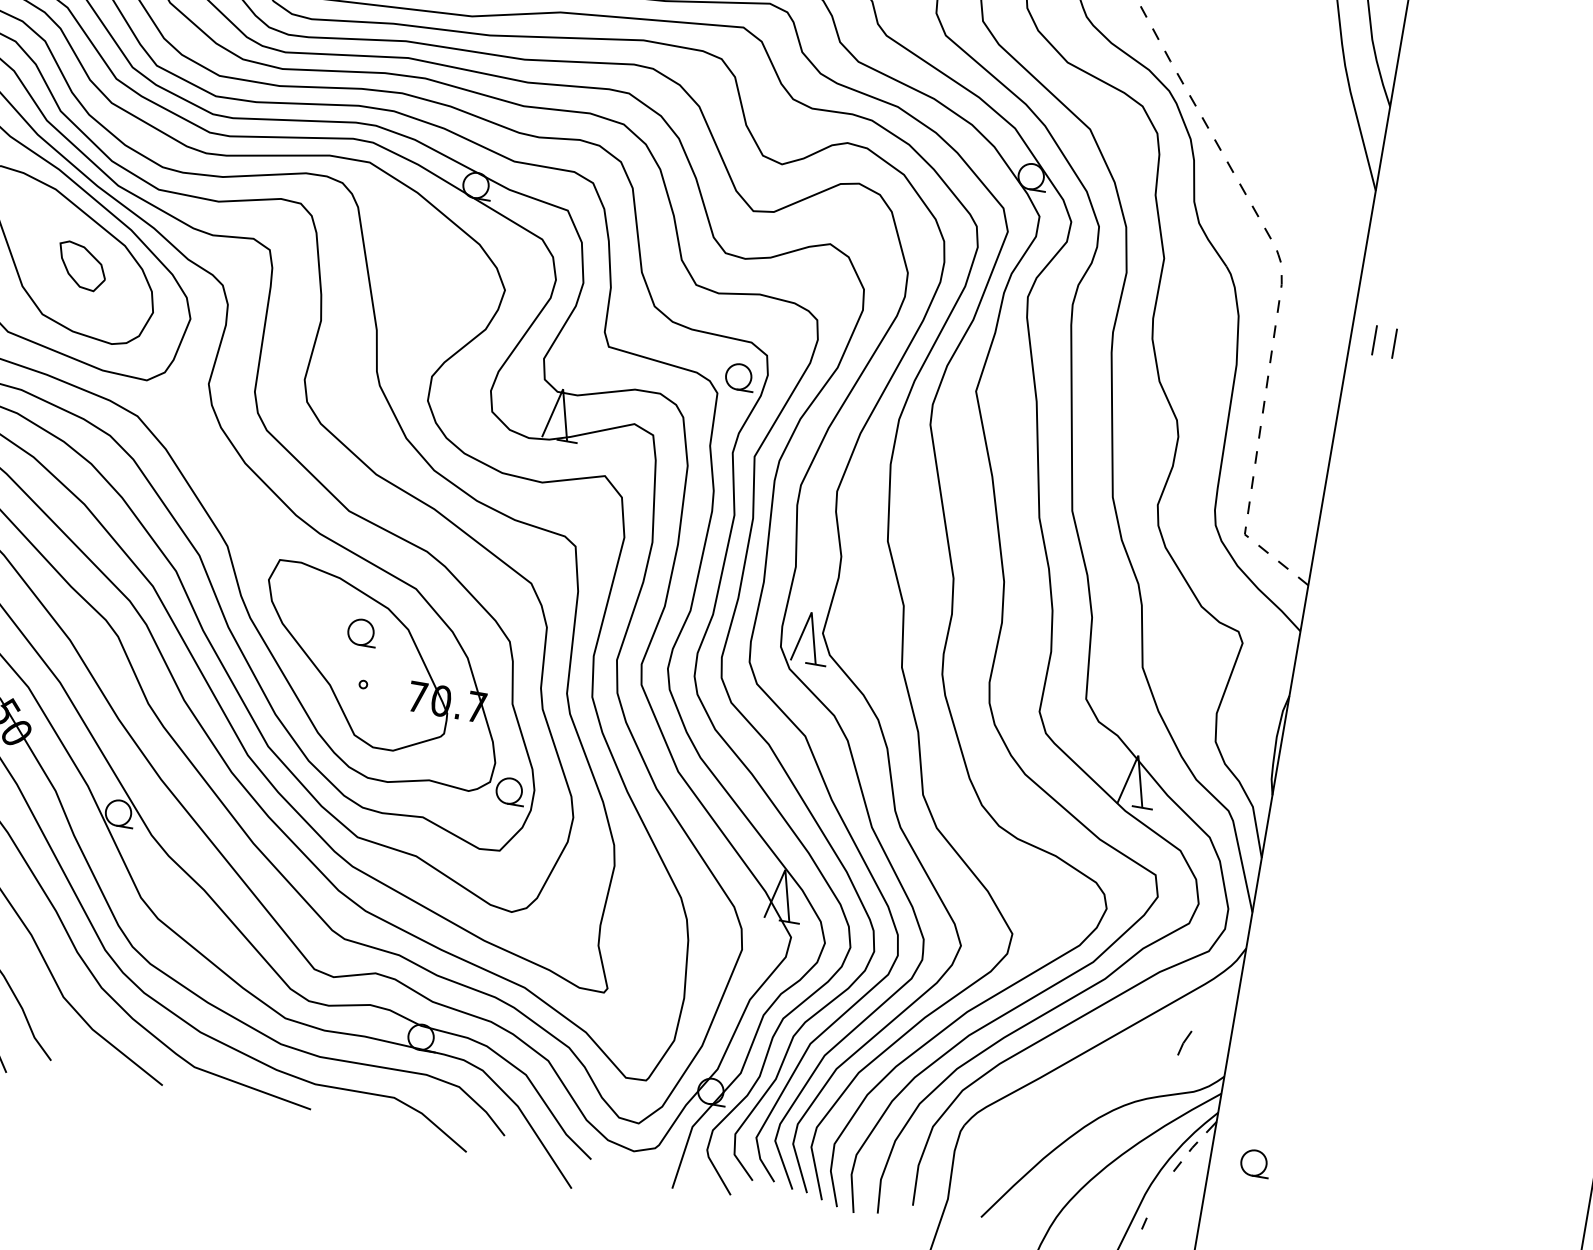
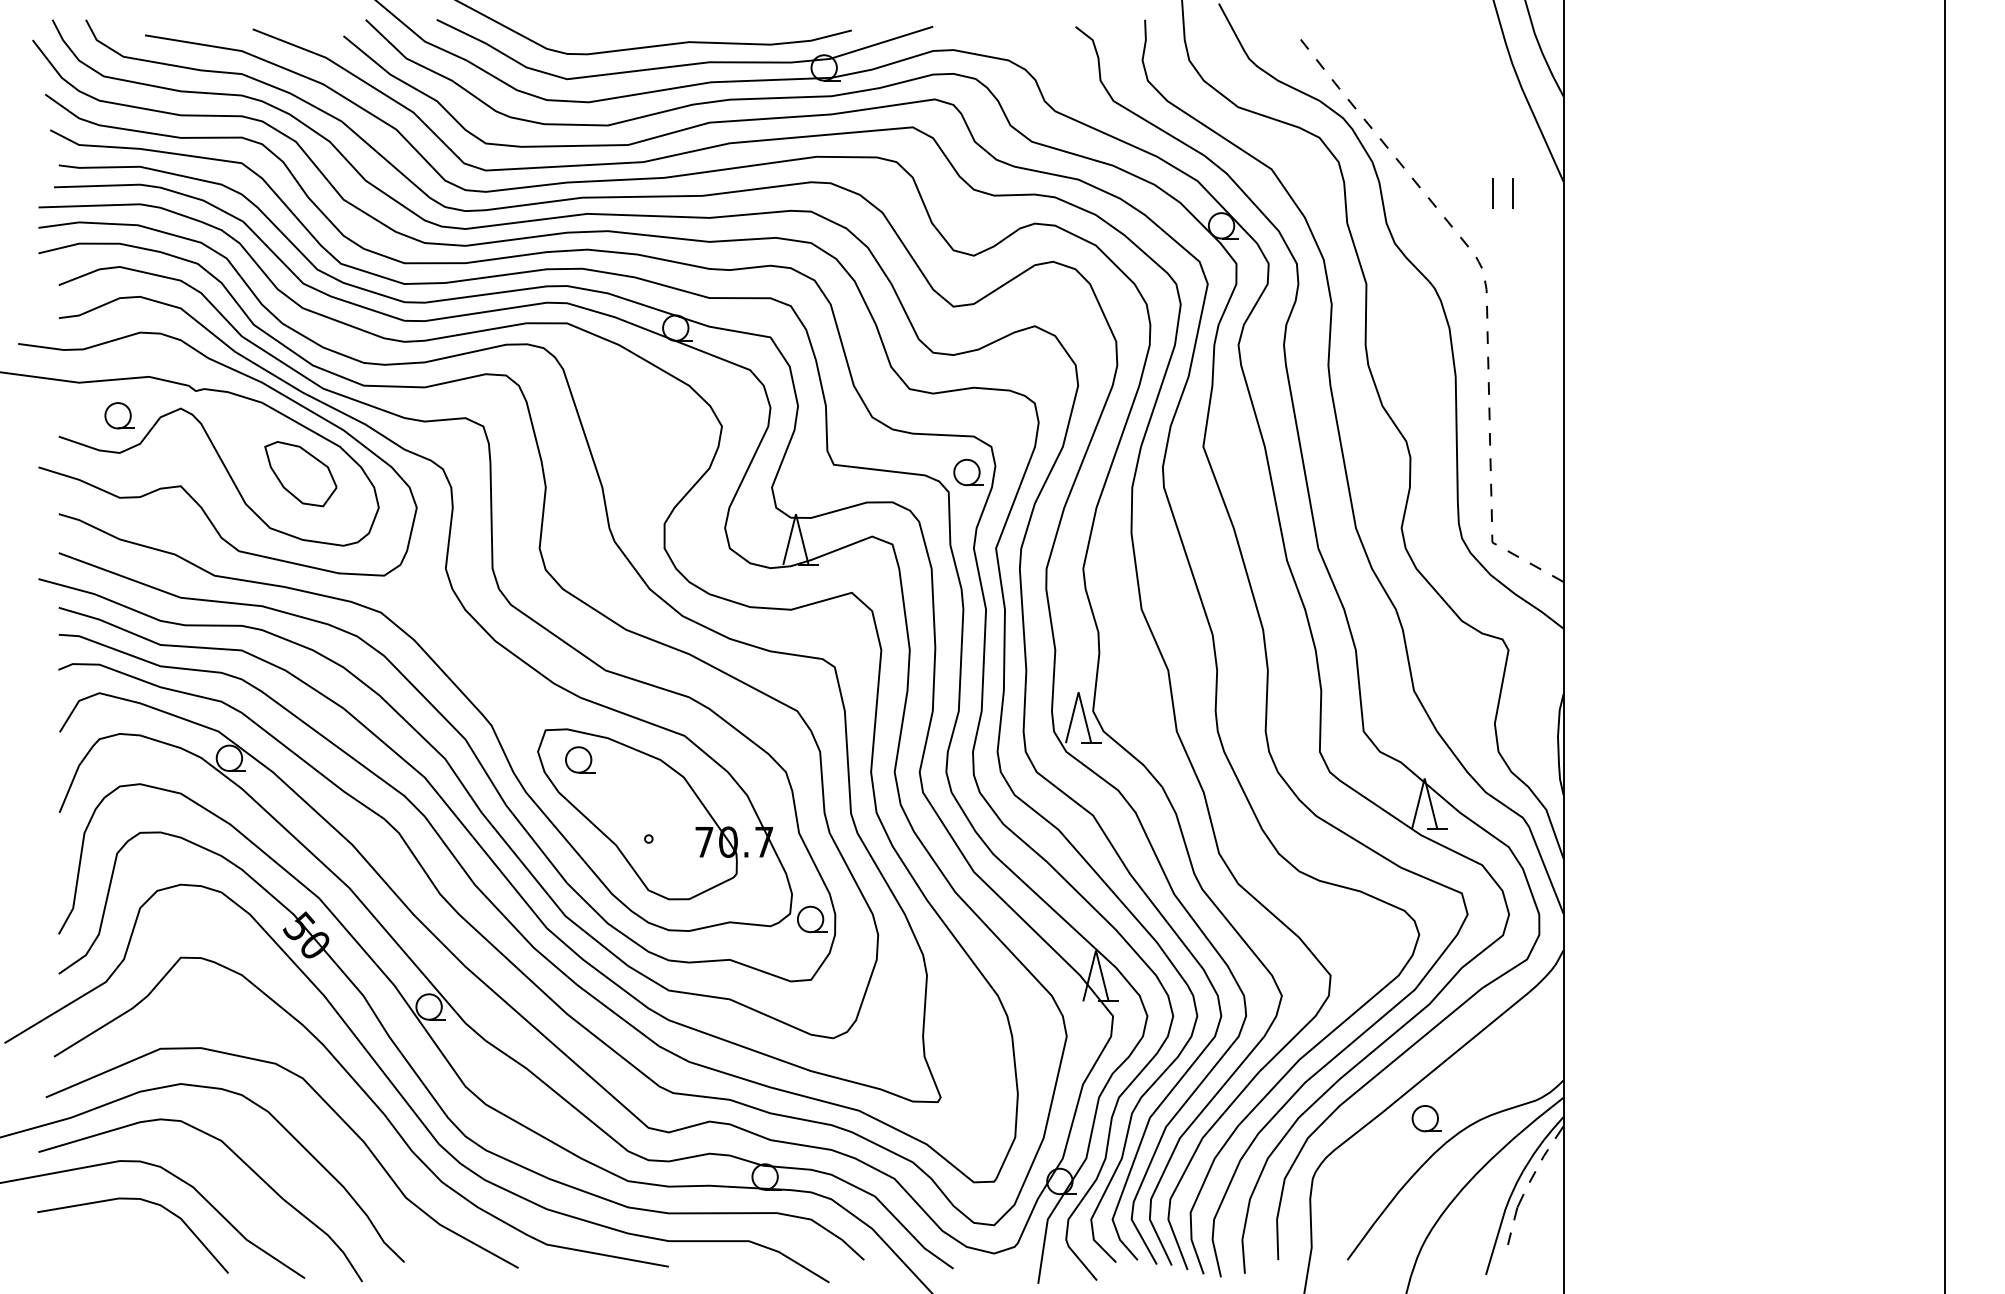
part: (81, 266) -> (300, 474), size x1.43
part: (1375, 340) -> (1493, 193), moved
part: (362, 632) -> (580, 759), moved
part: (1184, 1042) -> (1518, 1206), moved
part: (1255, 1163) -> (1426, 1118), moved

